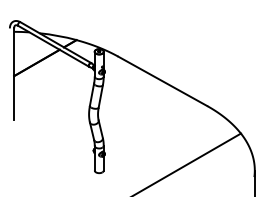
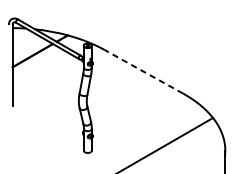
line: (162, 81) -> (143, 71), solid -> dashed

